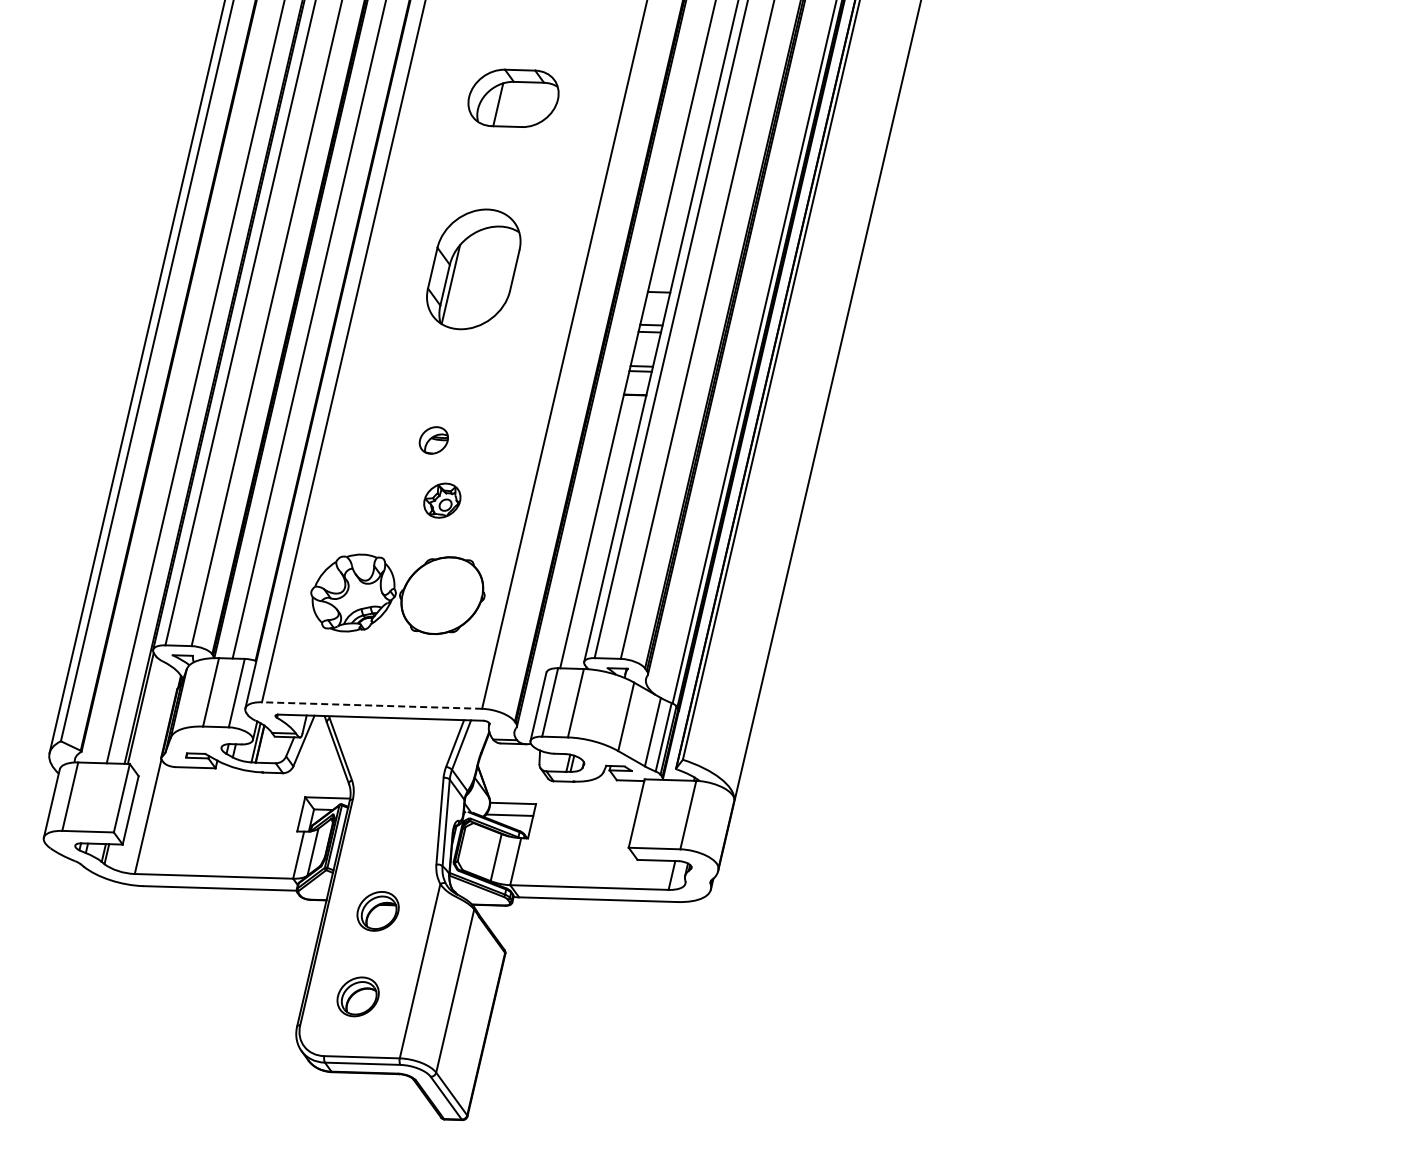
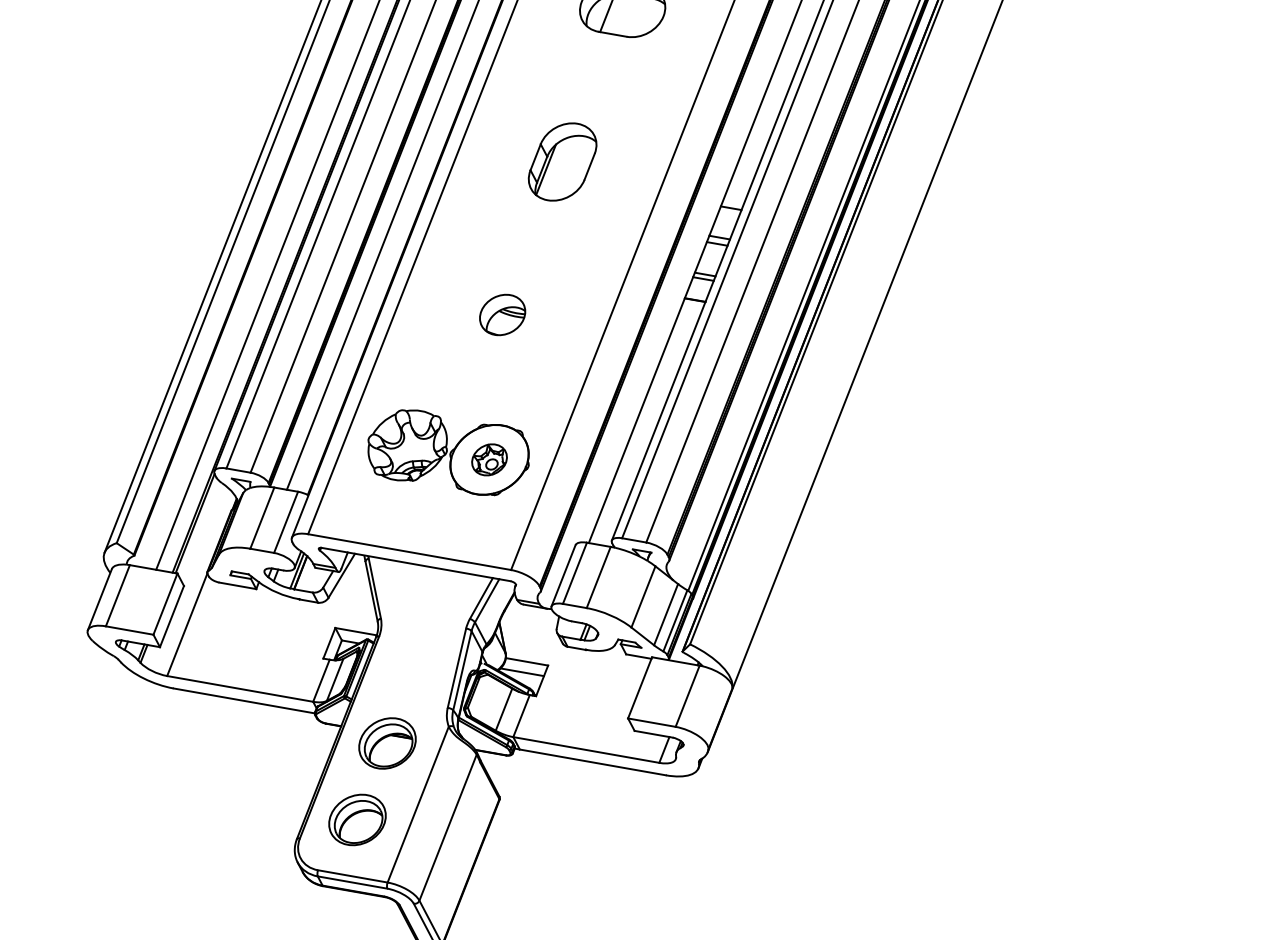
part: (473, 269) -> (562, 162), size x0.71
part: (433, 440) -> (502, 315), size x1.67
part: (442, 500) -> (489, 459), moved
line: (371, 705) -> (409, 551), dashed -> solid
part: (377, 911) -> (386, 743), size x1.43
part: (357, 996) -> (356, 819), size x1.43

